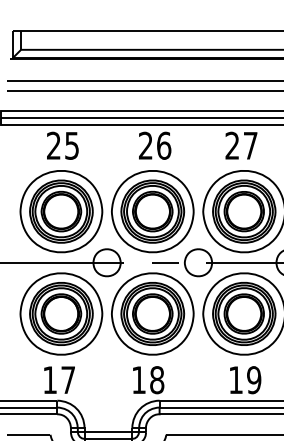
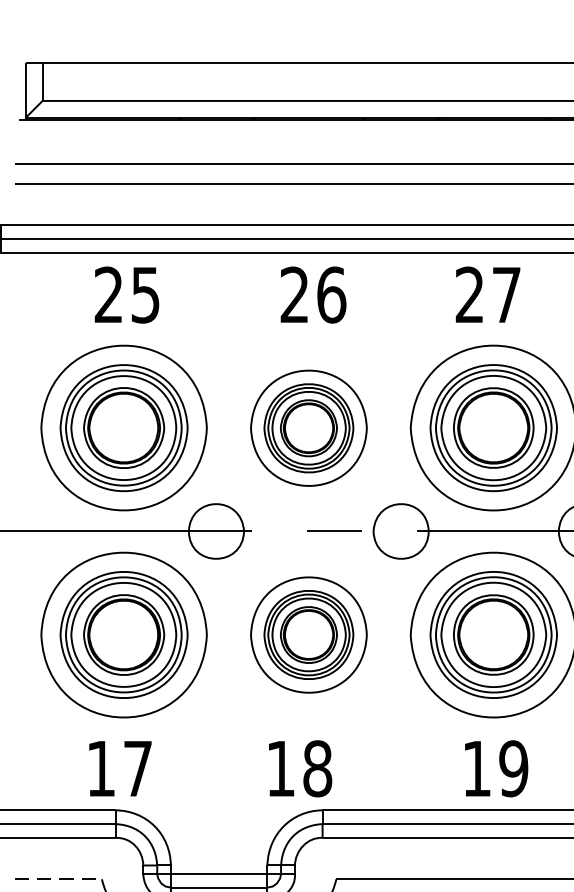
part: (152, 211) -> (308, 427), size x0.7
part: (152, 313) -> (308, 634), size x0.7
line: (28, 434) -> (57, 878), solid -> dashed

